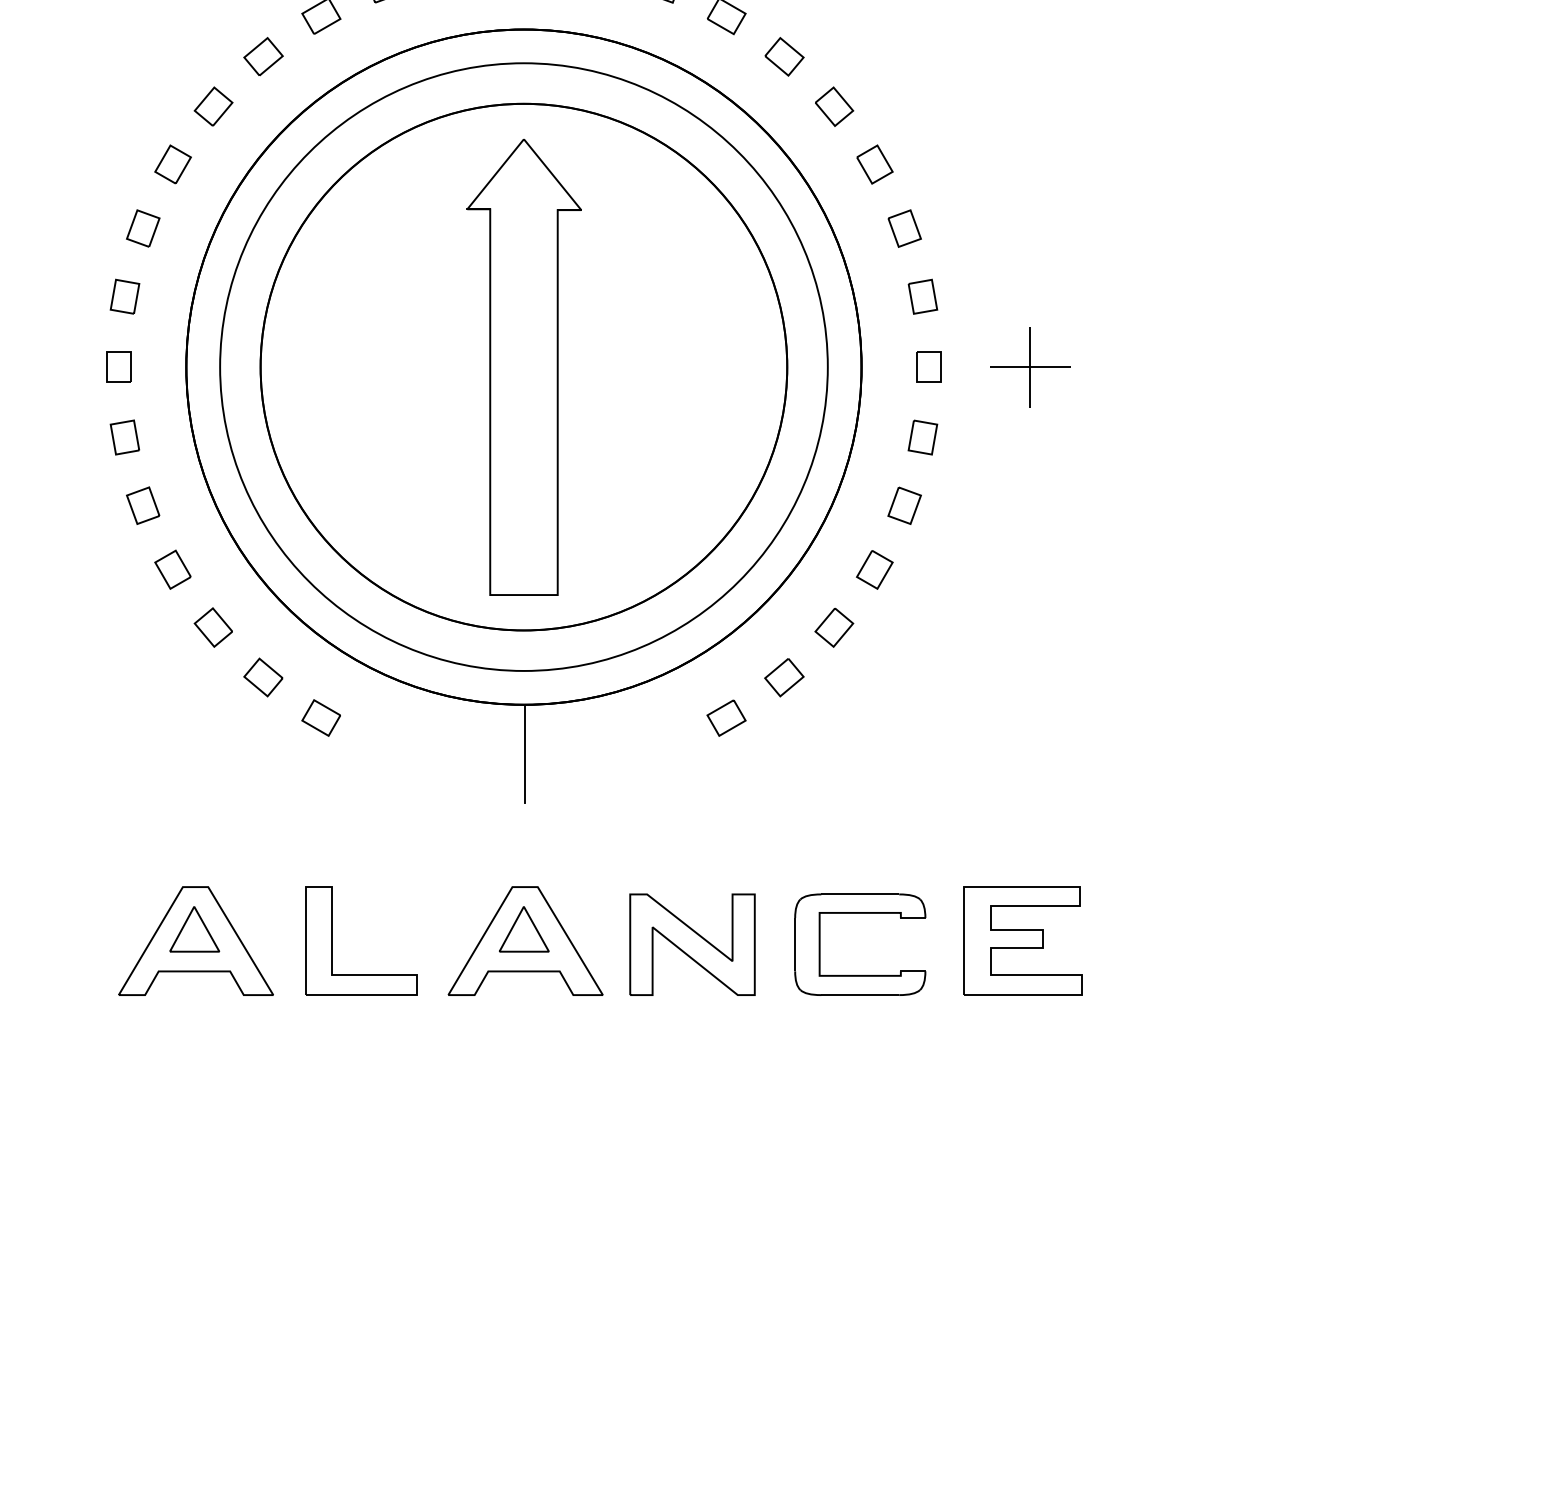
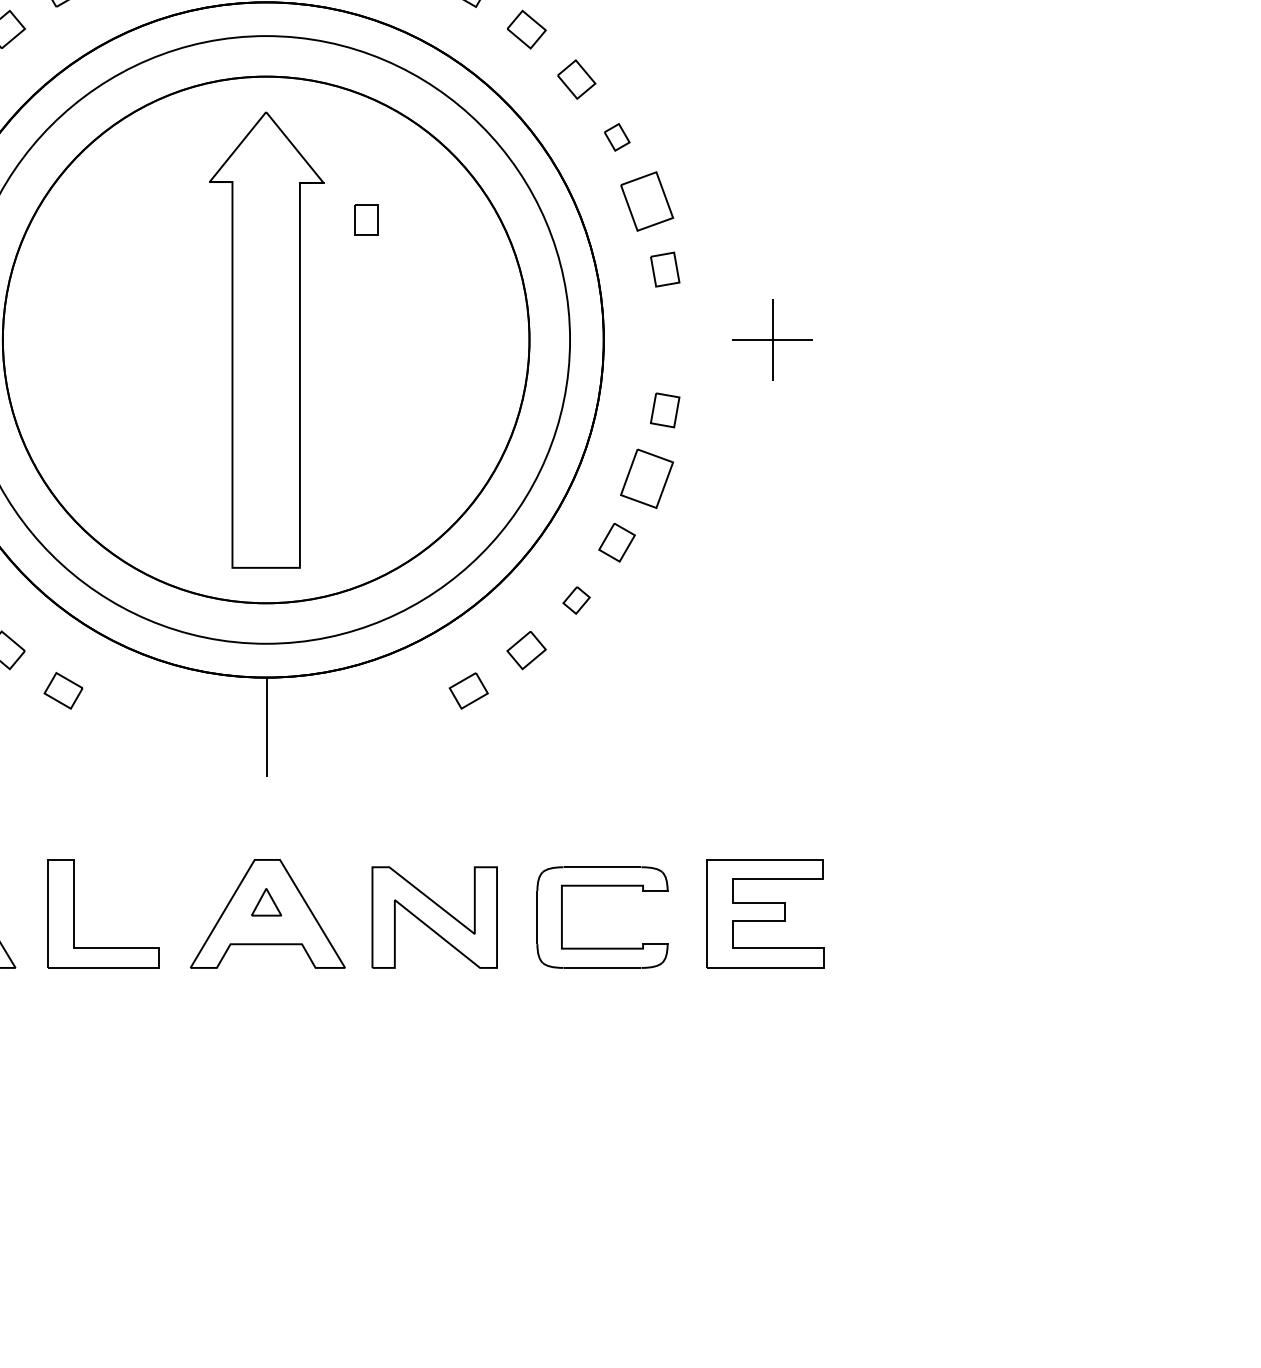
part: (874, 164) -> (616, 137), size x0.7
part: (904, 228) -> (646, 201), size x1.6
part: (928, 366) -> (365, 219), moved
part: (904, 505) -> (646, 478), size x1.6
part: (834, 627) -> (576, 600), size x0.7
part: (524, 929) -> (266, 902), size x0.6

